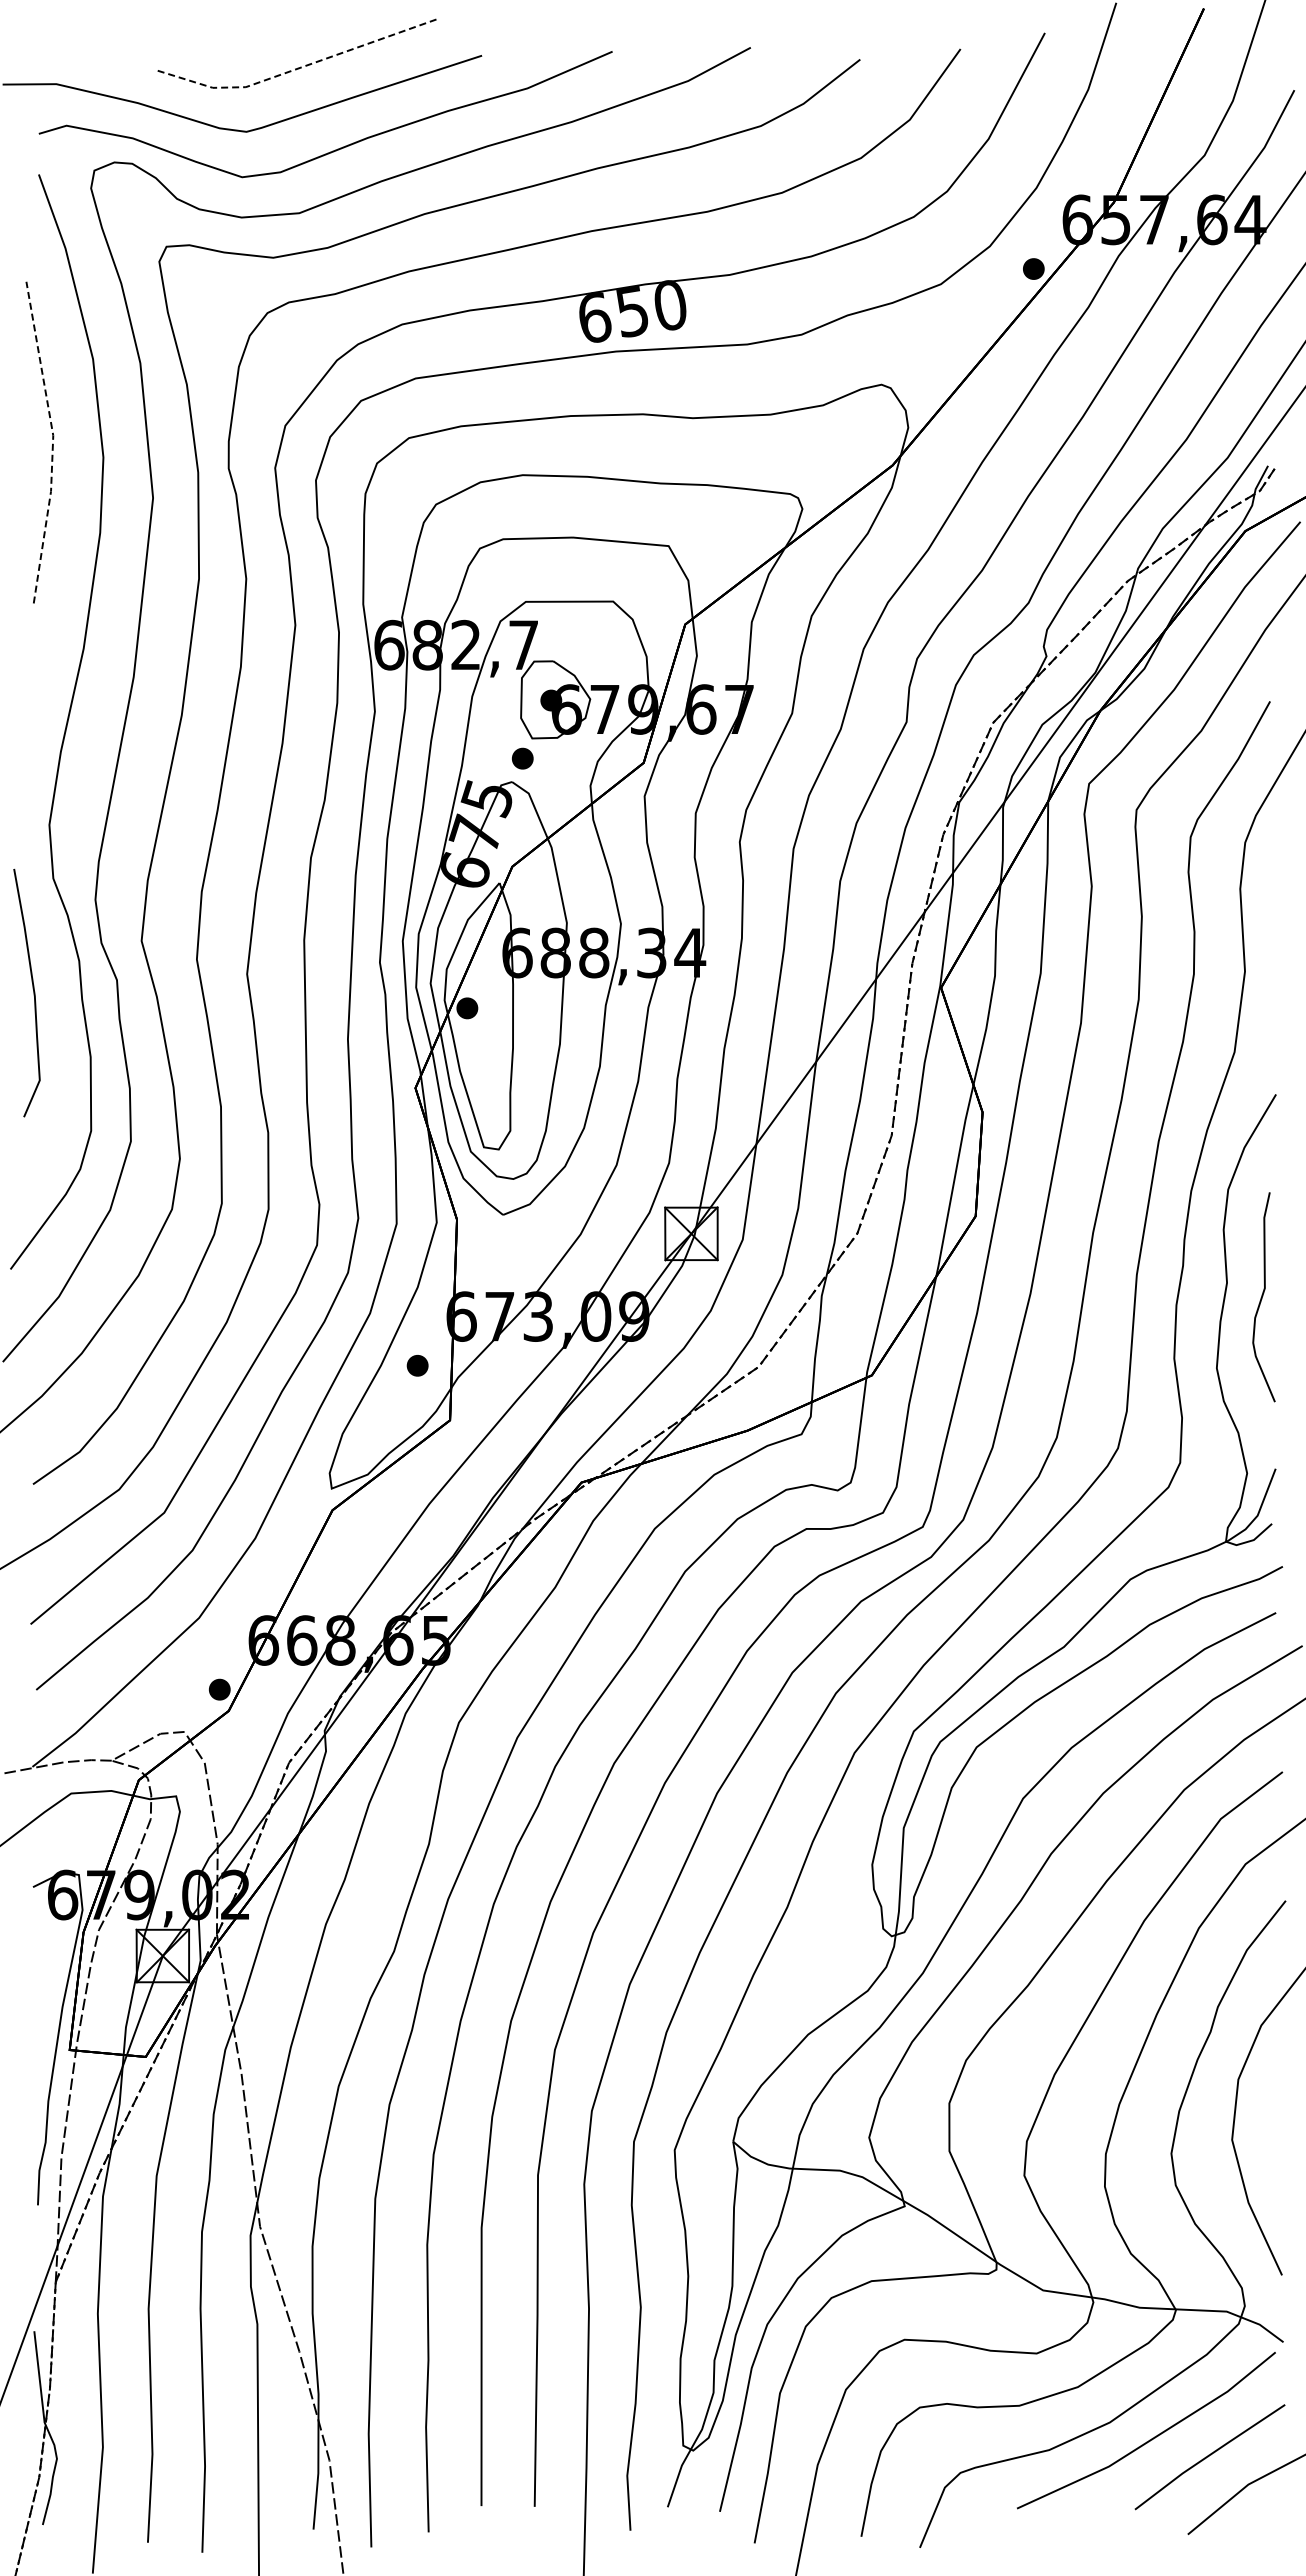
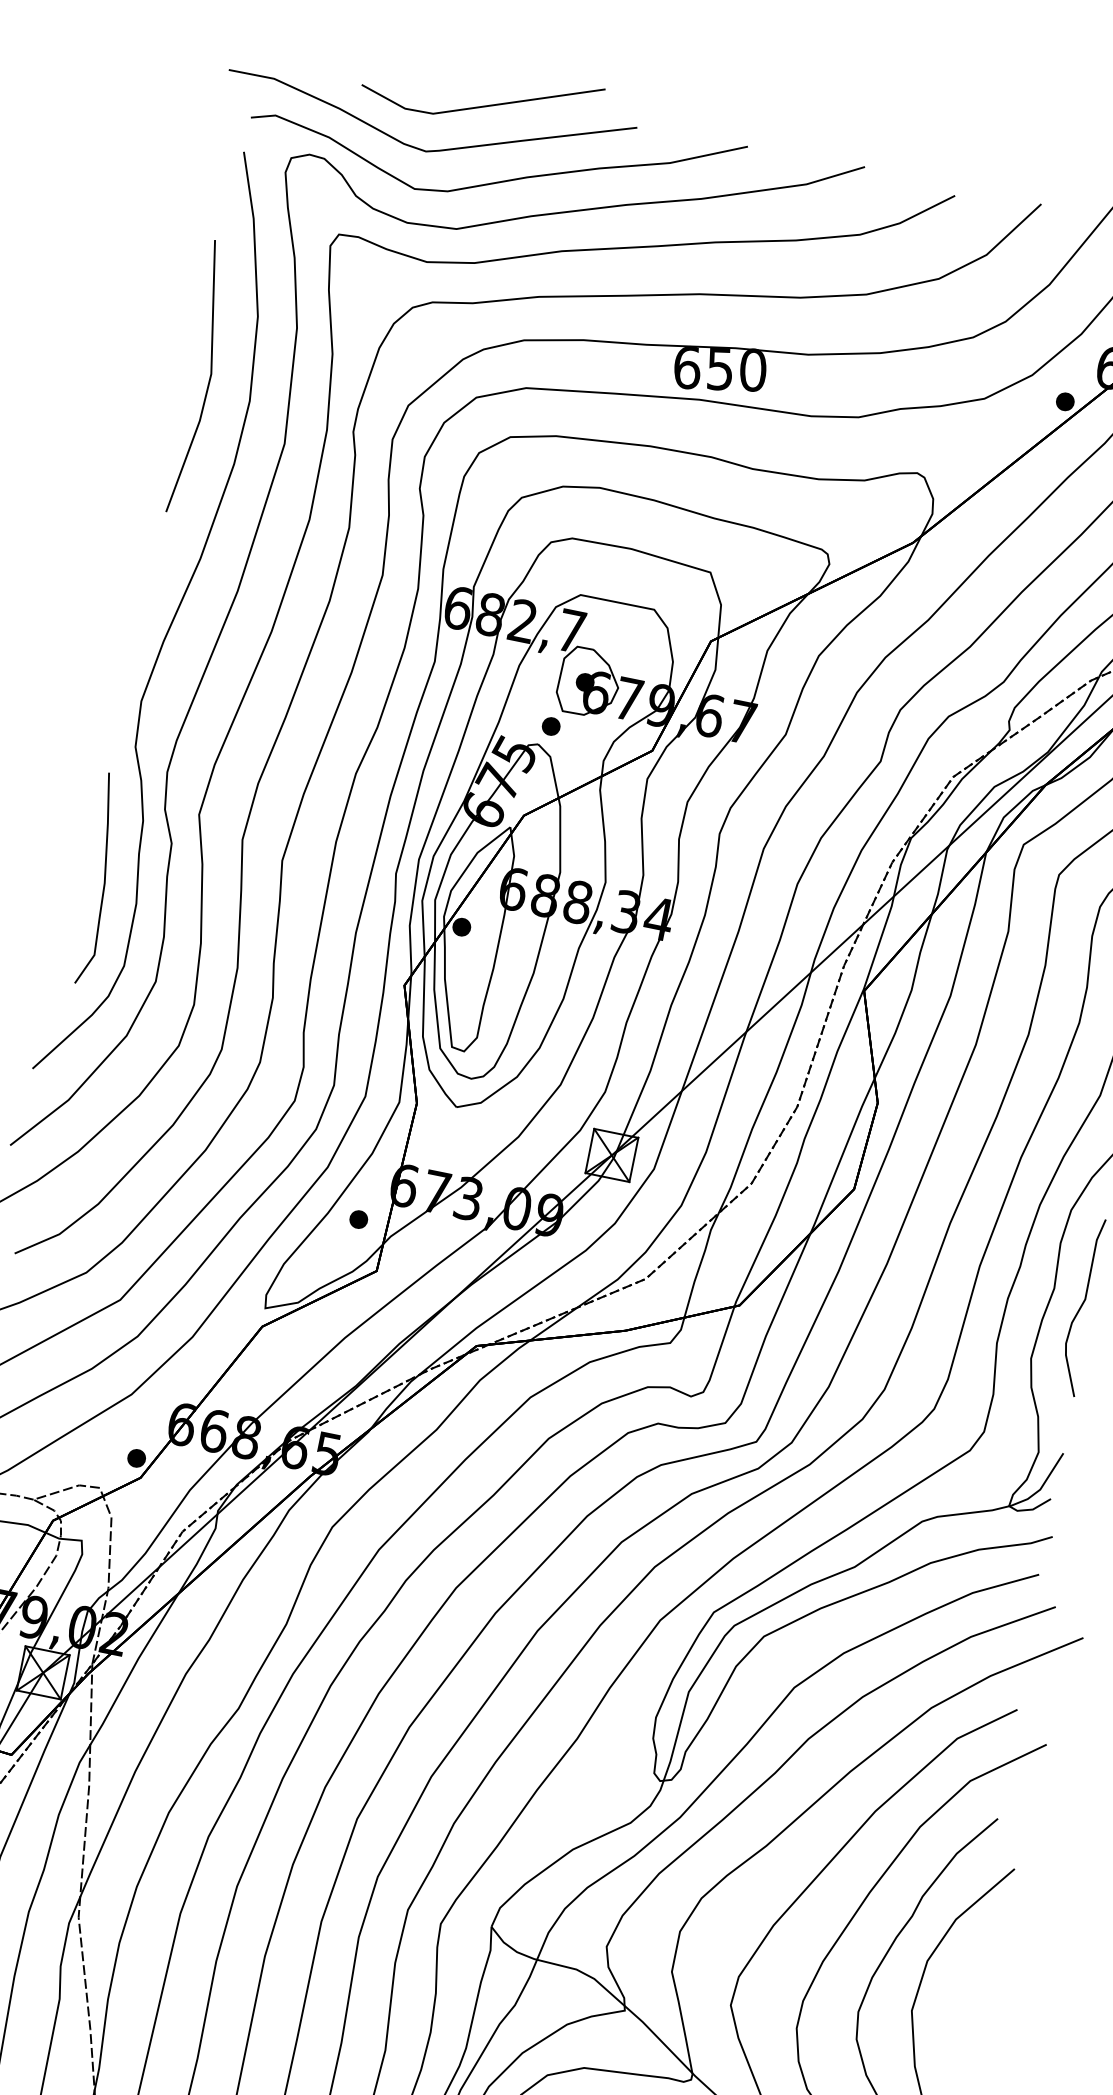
line: (297, 68) -> (479, 106), dashed -> solid
line: (53, 442) -> (210, 379), dashed -> solid
curve: (33, 992) -> (104, 880), moved

